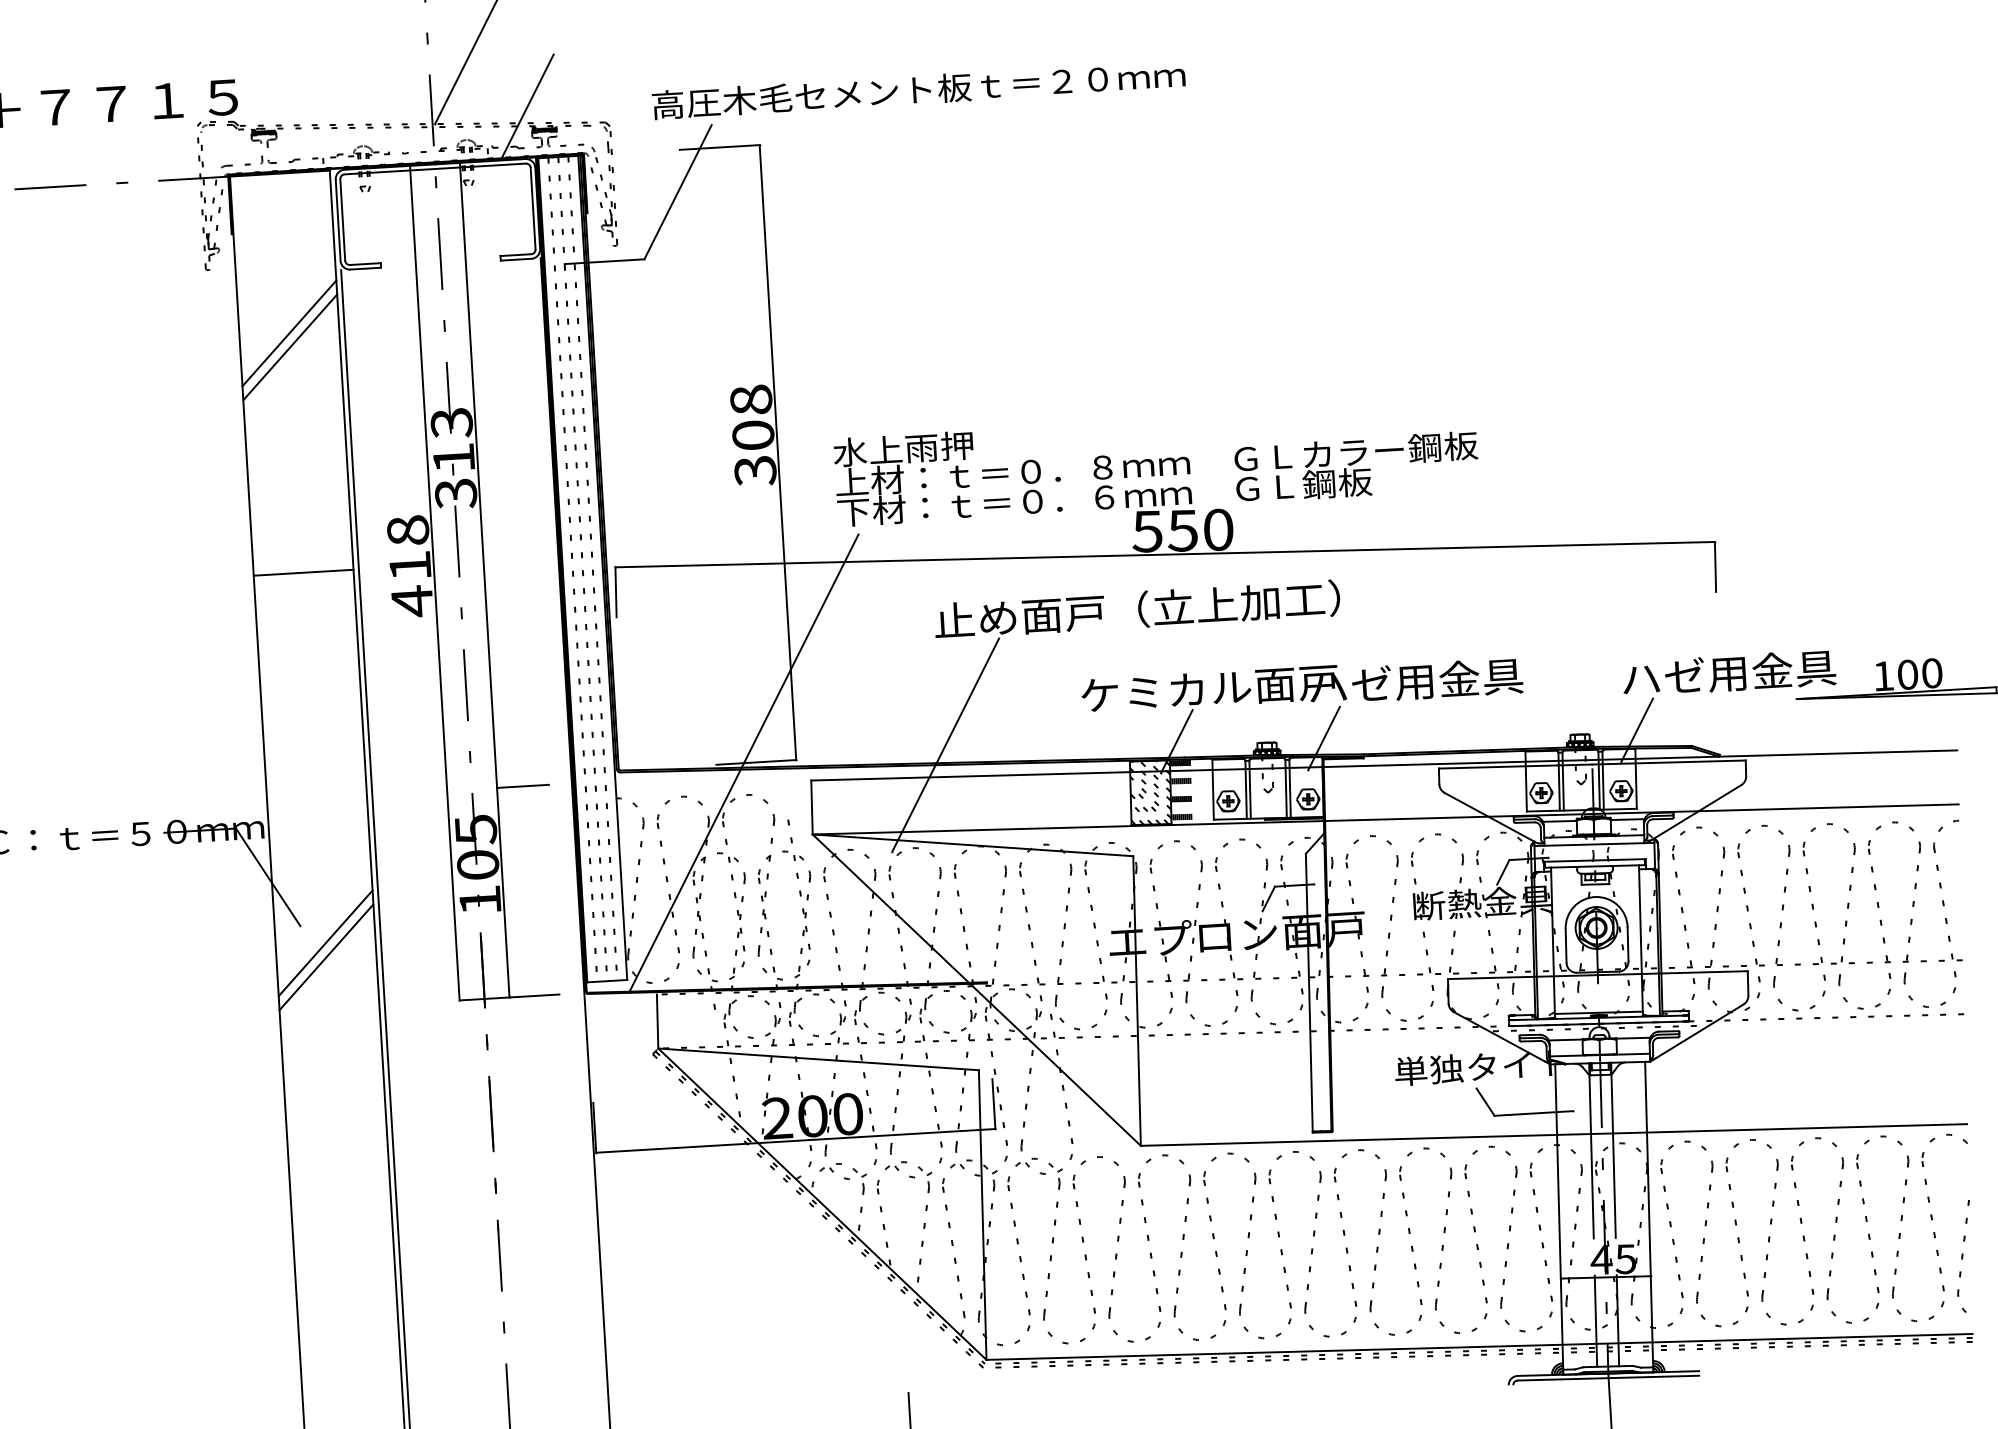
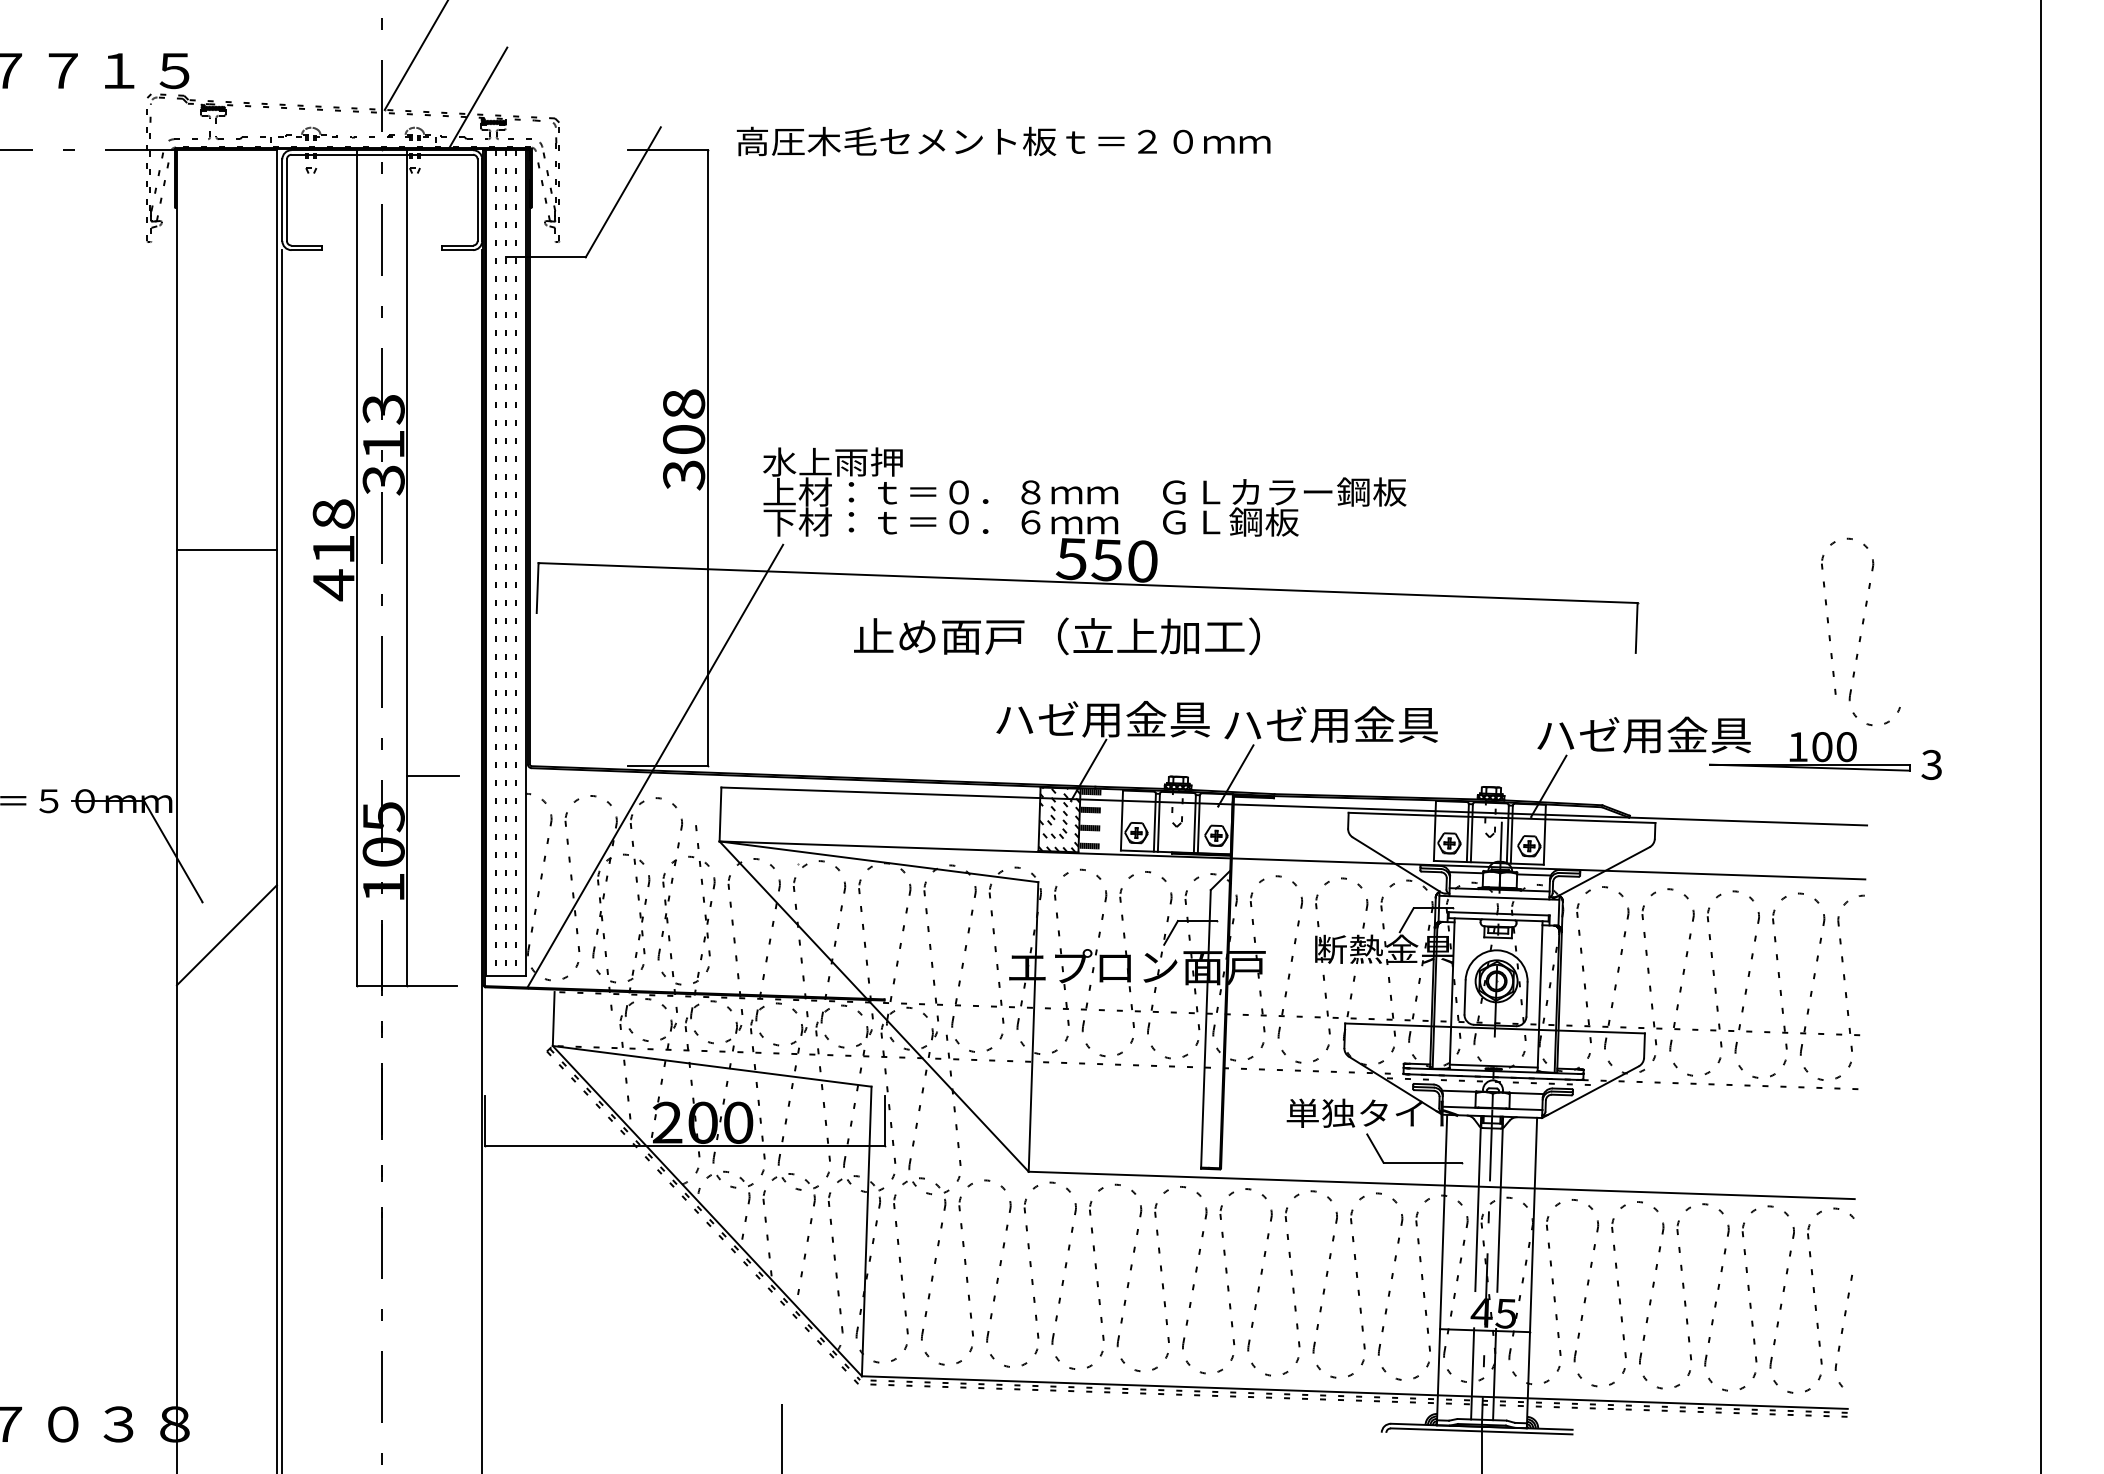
text: (918, 89) -> (1003, 141), moved
line: (288, 333) -> (226, 310), removed
line: (289, 347) -> (226, 324), removed
part: (1939, 557) -> (1860, 631), added
text: (1209, 687) -> (1124, 718), ケミカル面戸 -> ハゼ用金具
line: (945, 744) -> (857, 759), removed
line: (325, 943) -> (226, 921), removed

